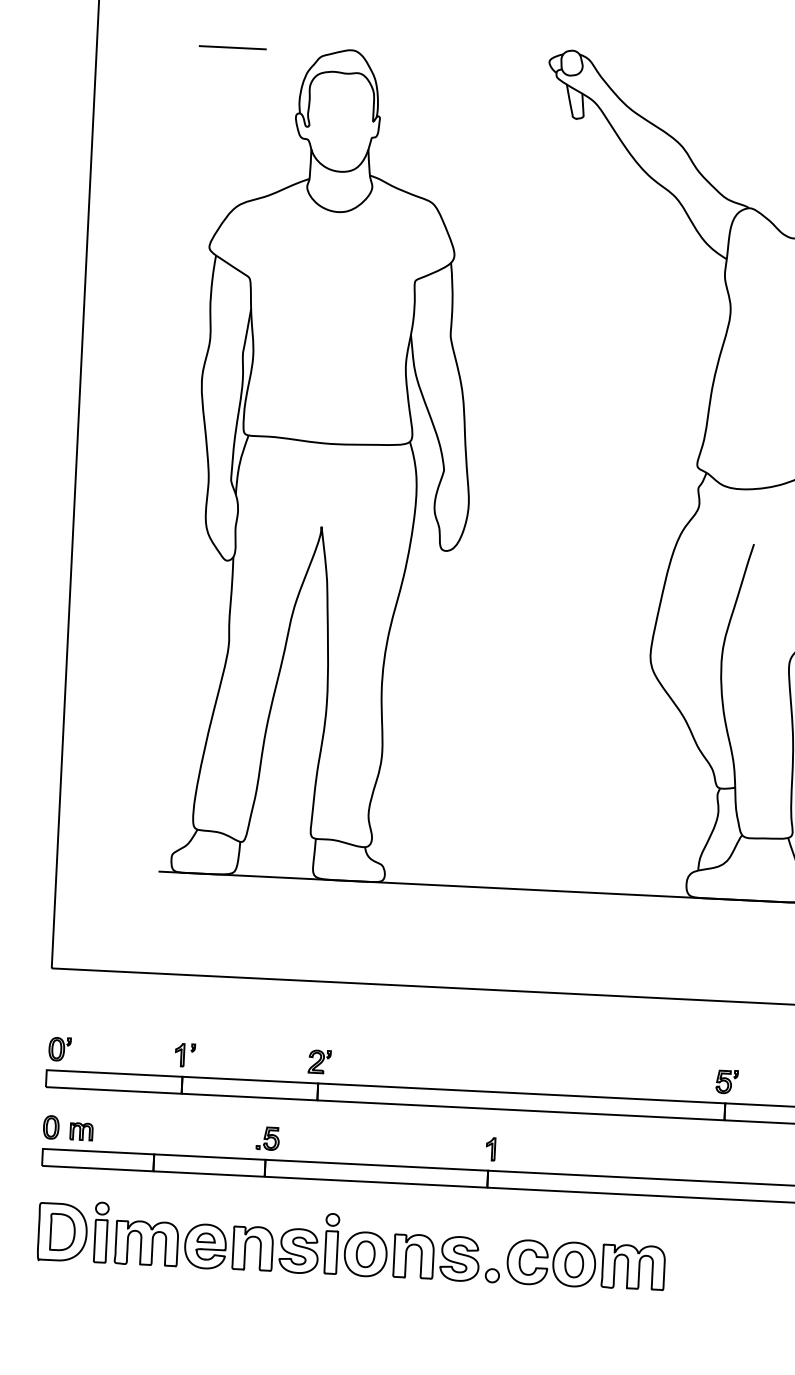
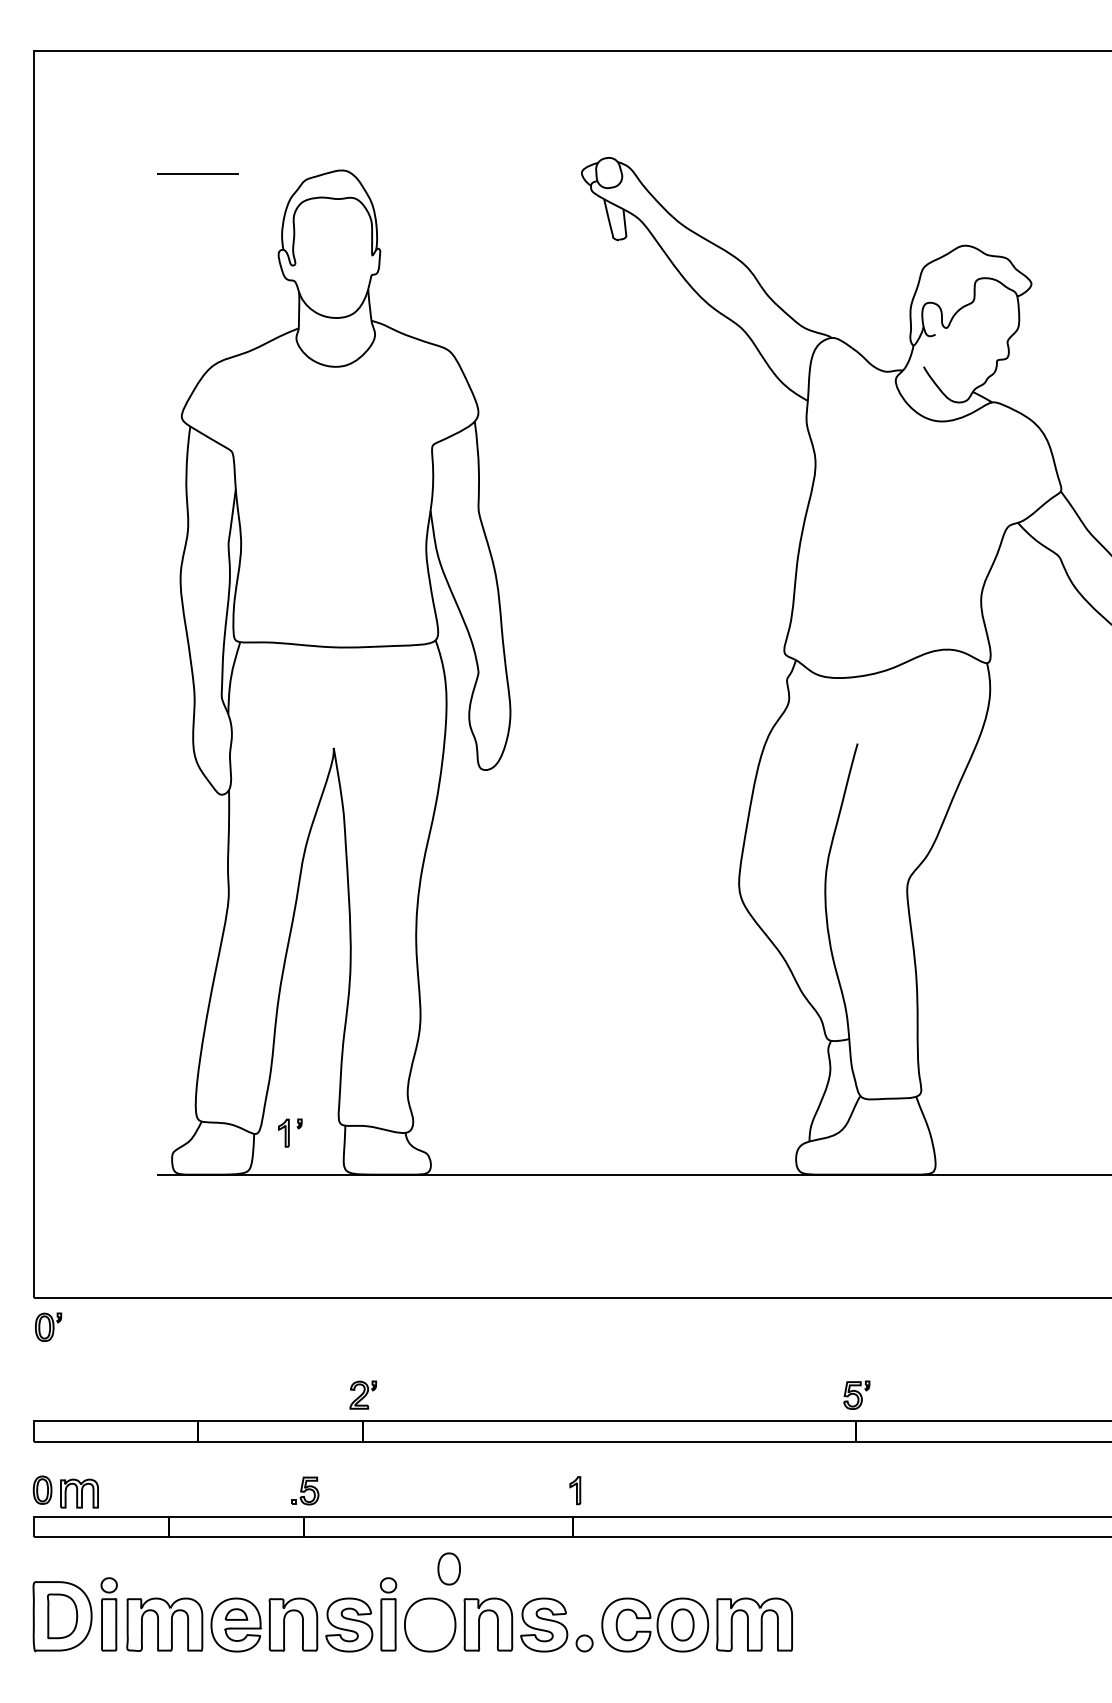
part: (59, 1048) -> (48, 1326), moved
part: (185, 1054) -> (290, 1132), moved
part: (81, 1131) -> (79, 1493), size x1.4
part: (365, 1253) -> (448, 1568), moved

